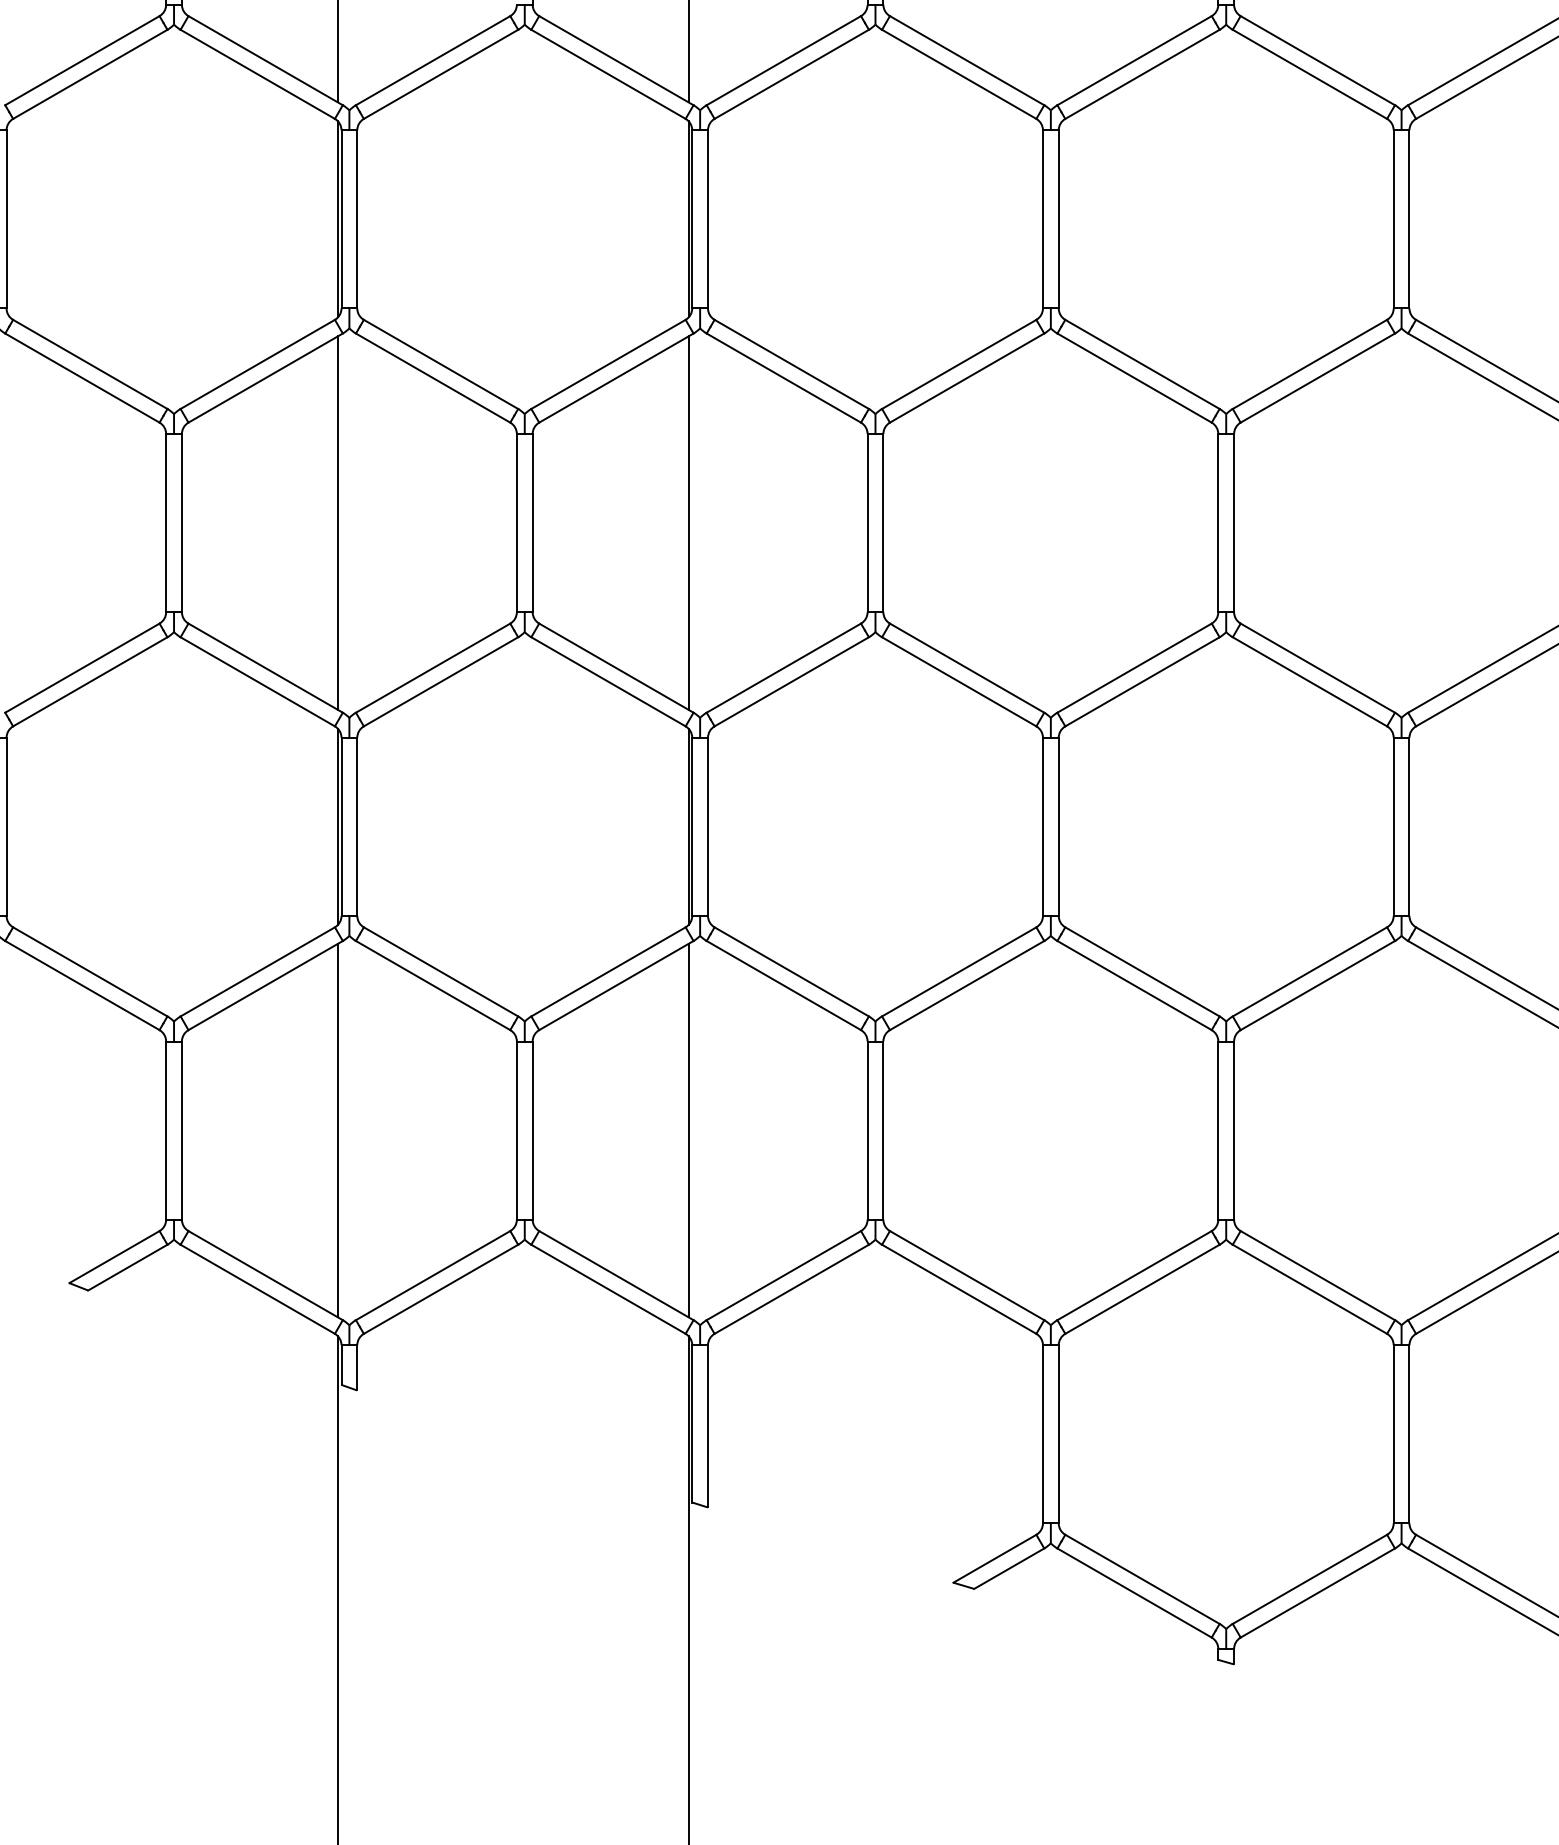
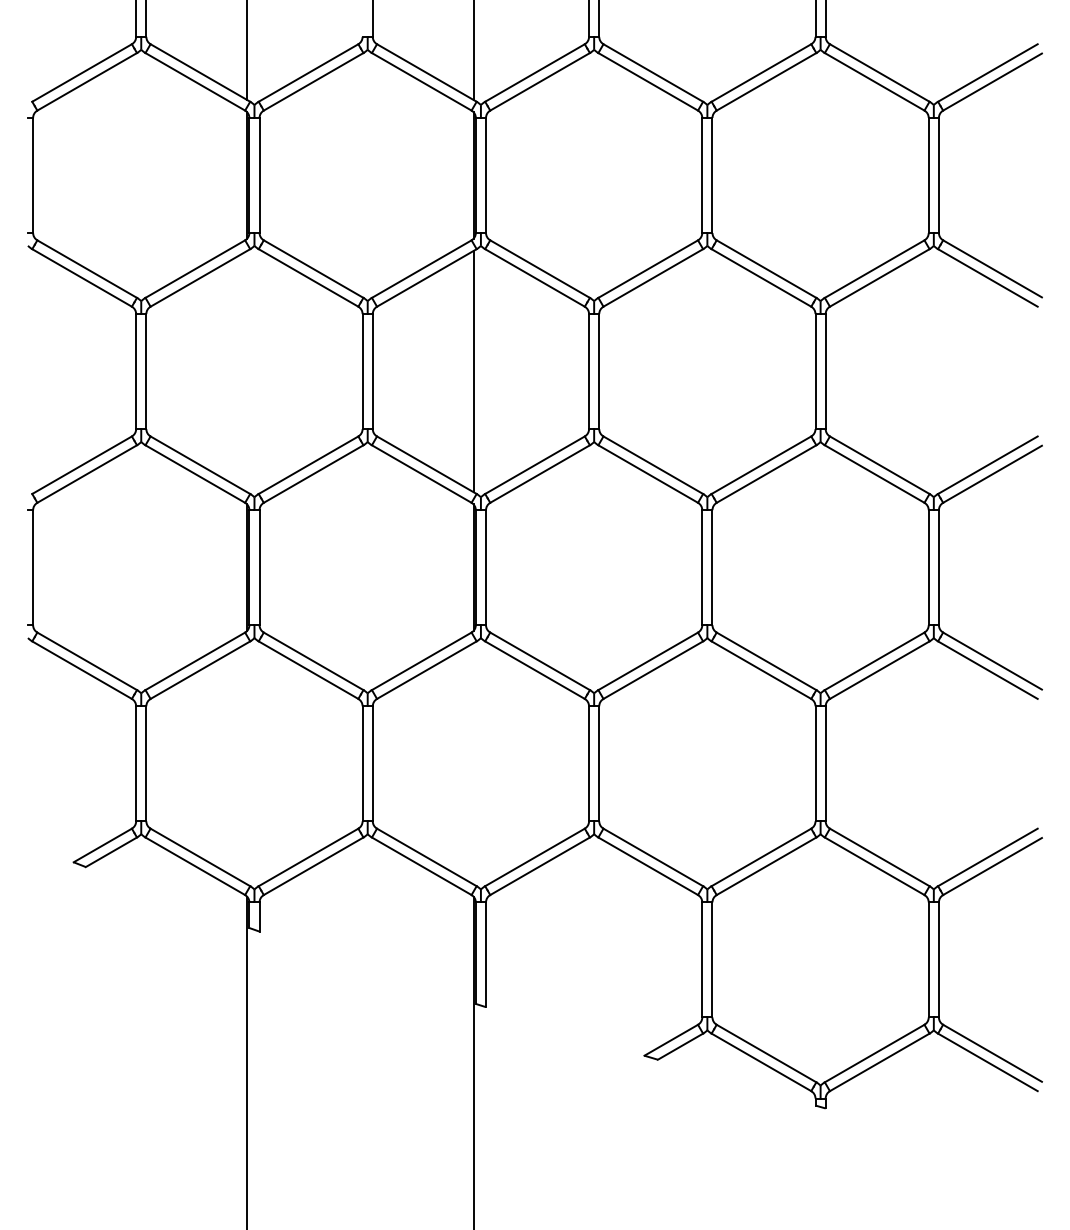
line: (338, 522) -> (247, 371), removed
line: (338, 1130) -> (247, 763), removed
line: (688, 1130) -> (473, 763), removed

